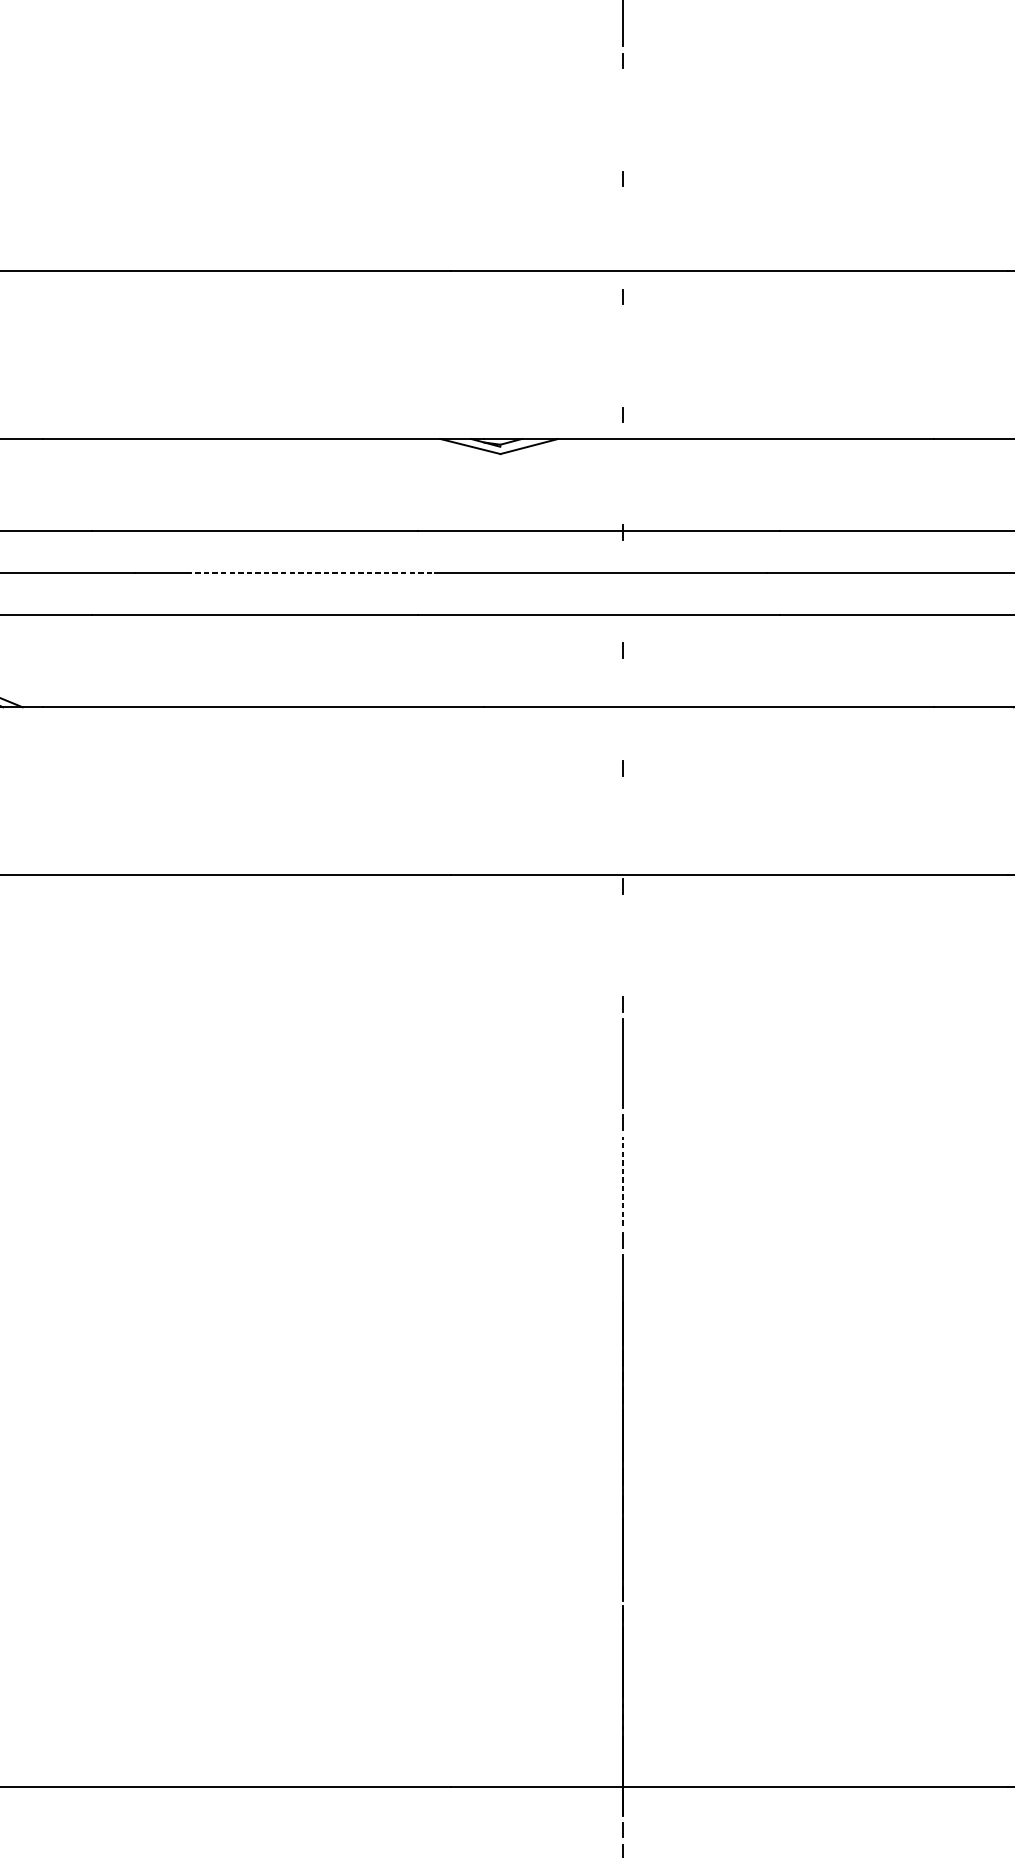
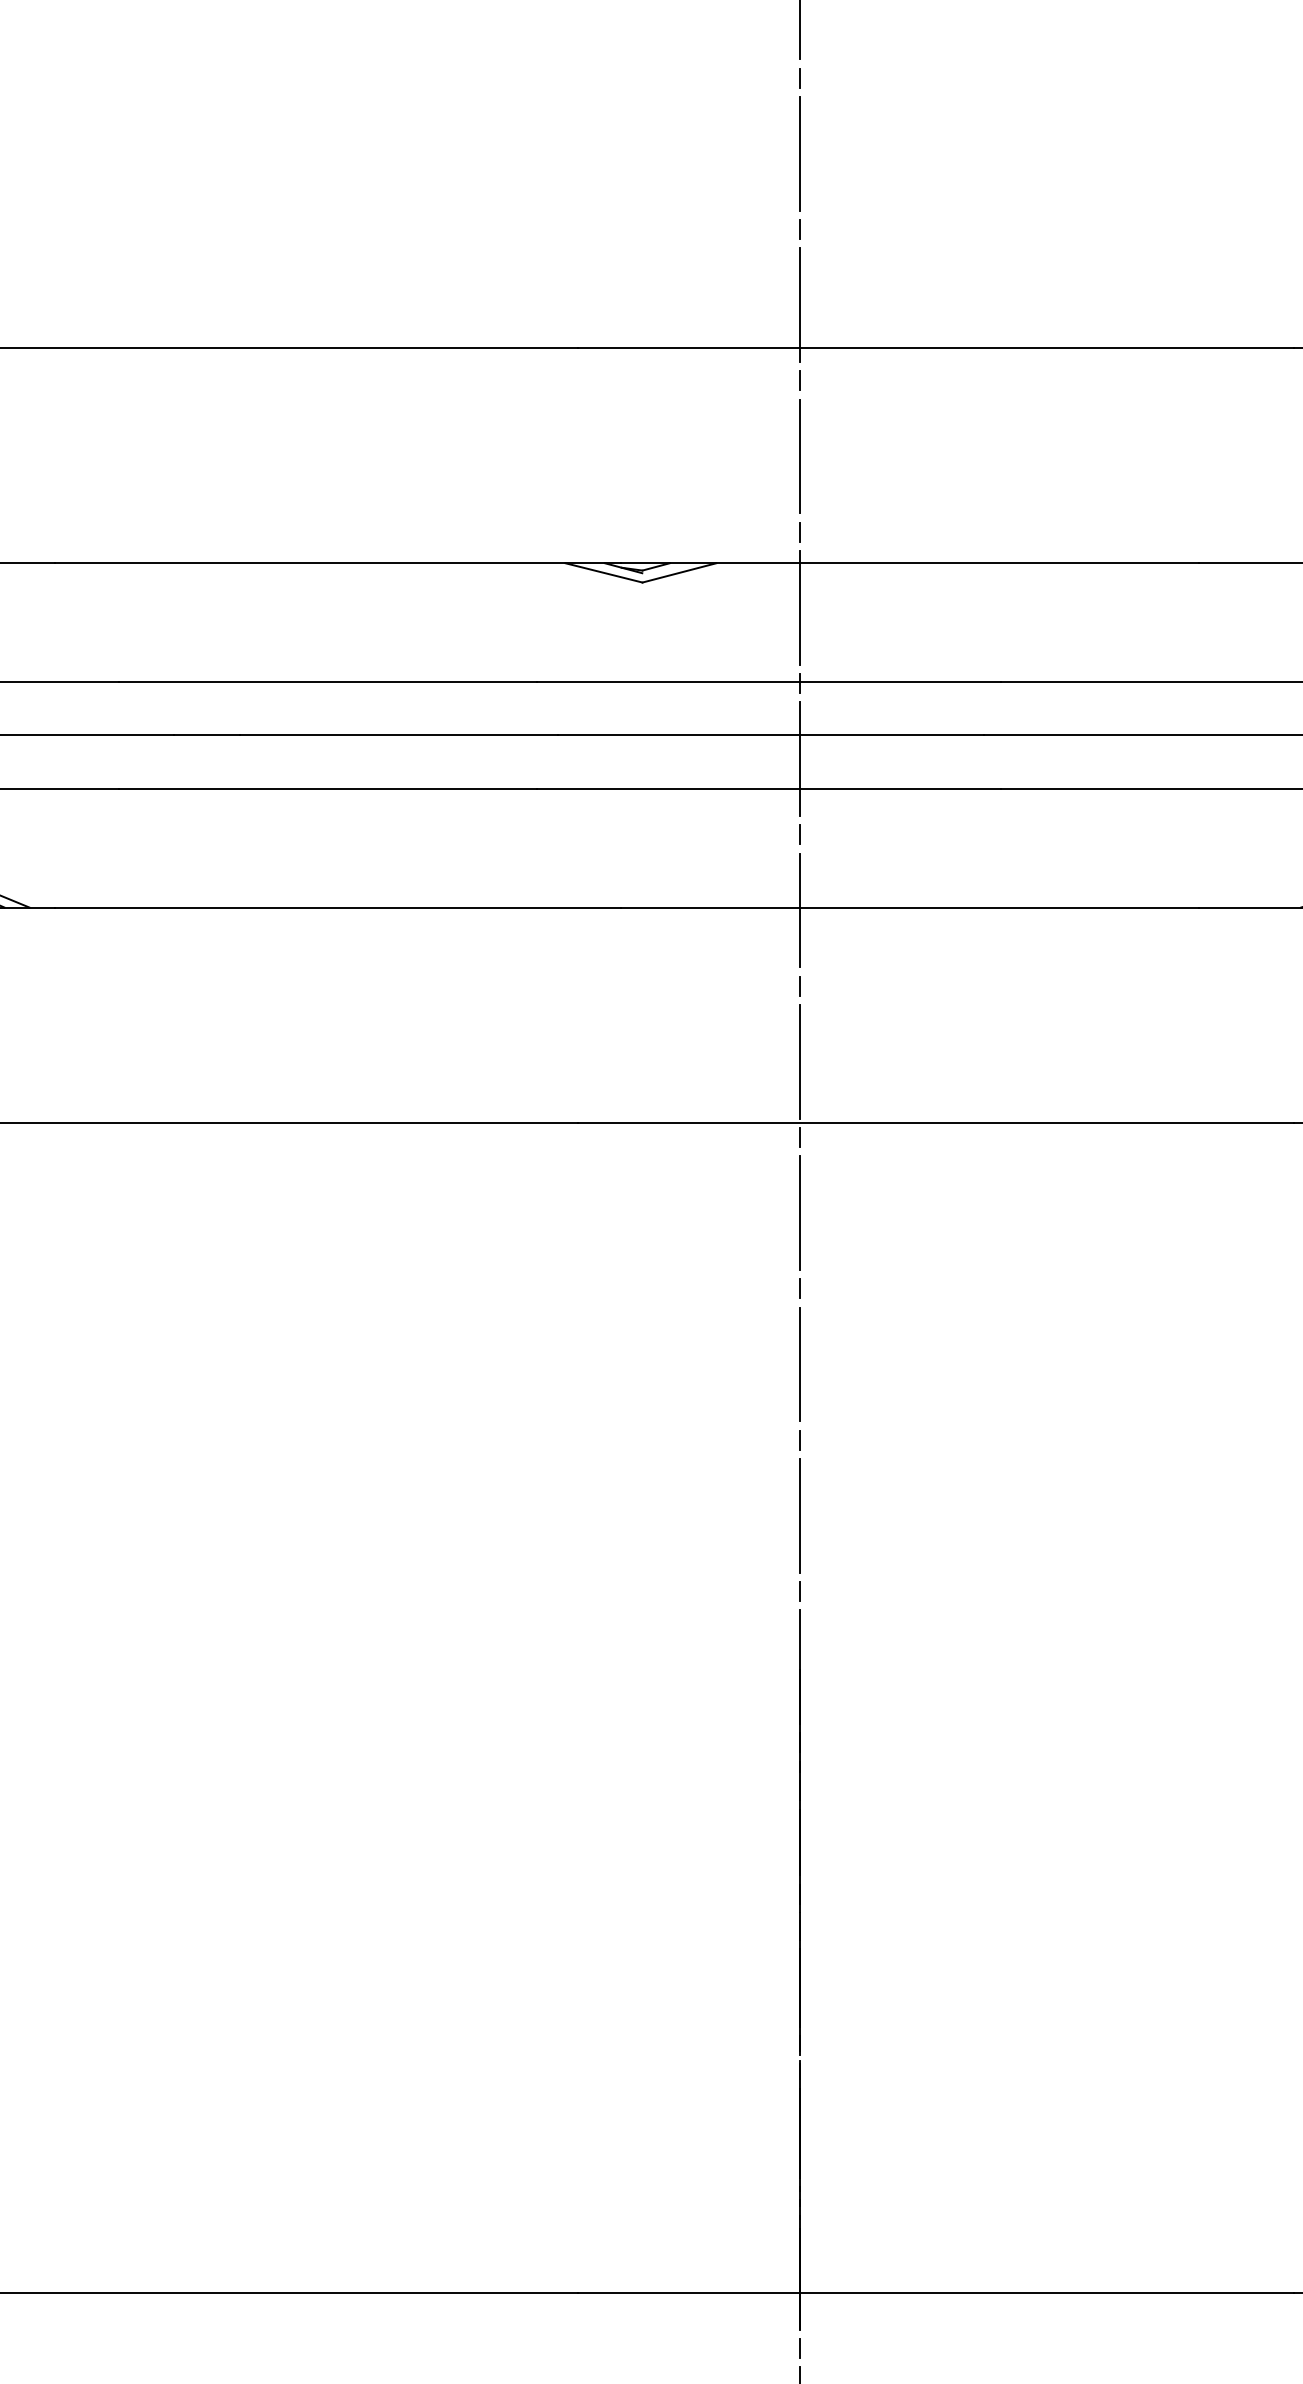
line: (622, 119) -> (799, 153), added
line: (622, 238) -> (799, 305), added
line: (622, 355) -> (799, 456), added
line: (622, 473) -> (799, 607), added
line: (311, 573) -> (399, 735), dashed -> solid
line: (622, 591) -> (799, 759), added
line: (622, 709) -> (799, 910), added
line: (622, 827) -> (799, 1061), added
line: (622, 944) -> (799, 1212), added
line: (622, 1181) -> (799, 1515), dashed -> solid

